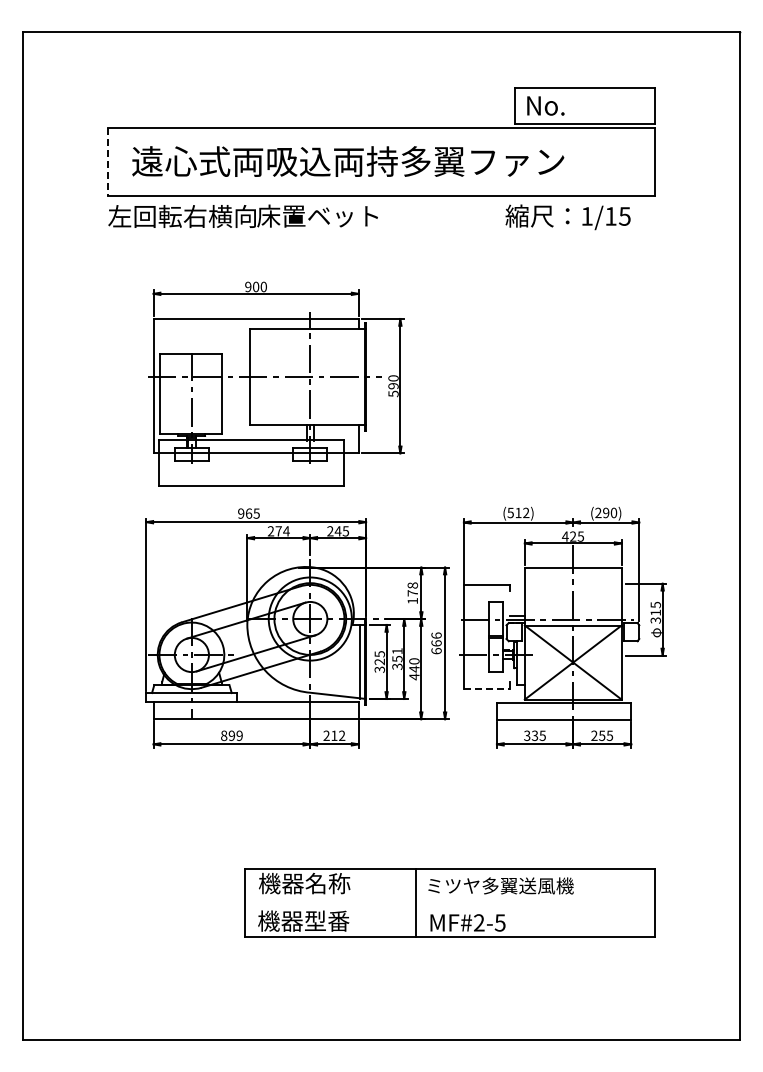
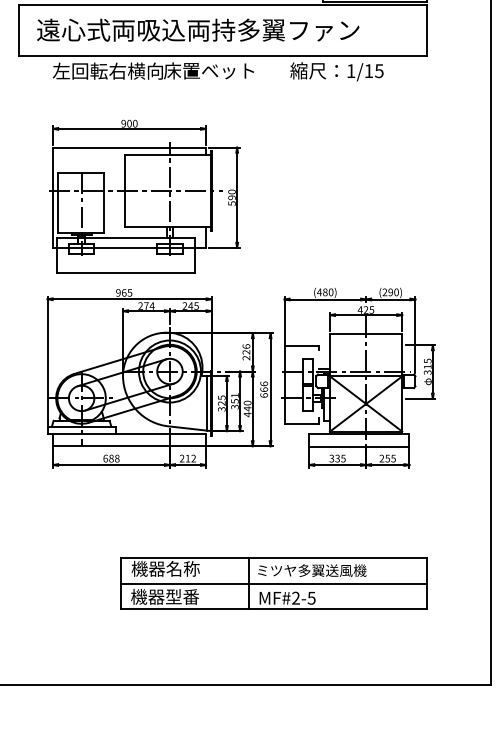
line: (108, 162) -> (19, 30), dashed -> solid
text: (242, 215) -> (152, 70), moved
text: (567, 217) -> (336, 71), moved
text: (518, 512) -> (325, 292), (512) -> (480)
text: (412, 593) -> (246, 352), 178 -> 226
line: (487, 689) -> (302, 424), dashed -> solid
text: (231, 735) -> (111, 458), 899 -> 688
line: (449, 903) -> (273, 583), added

